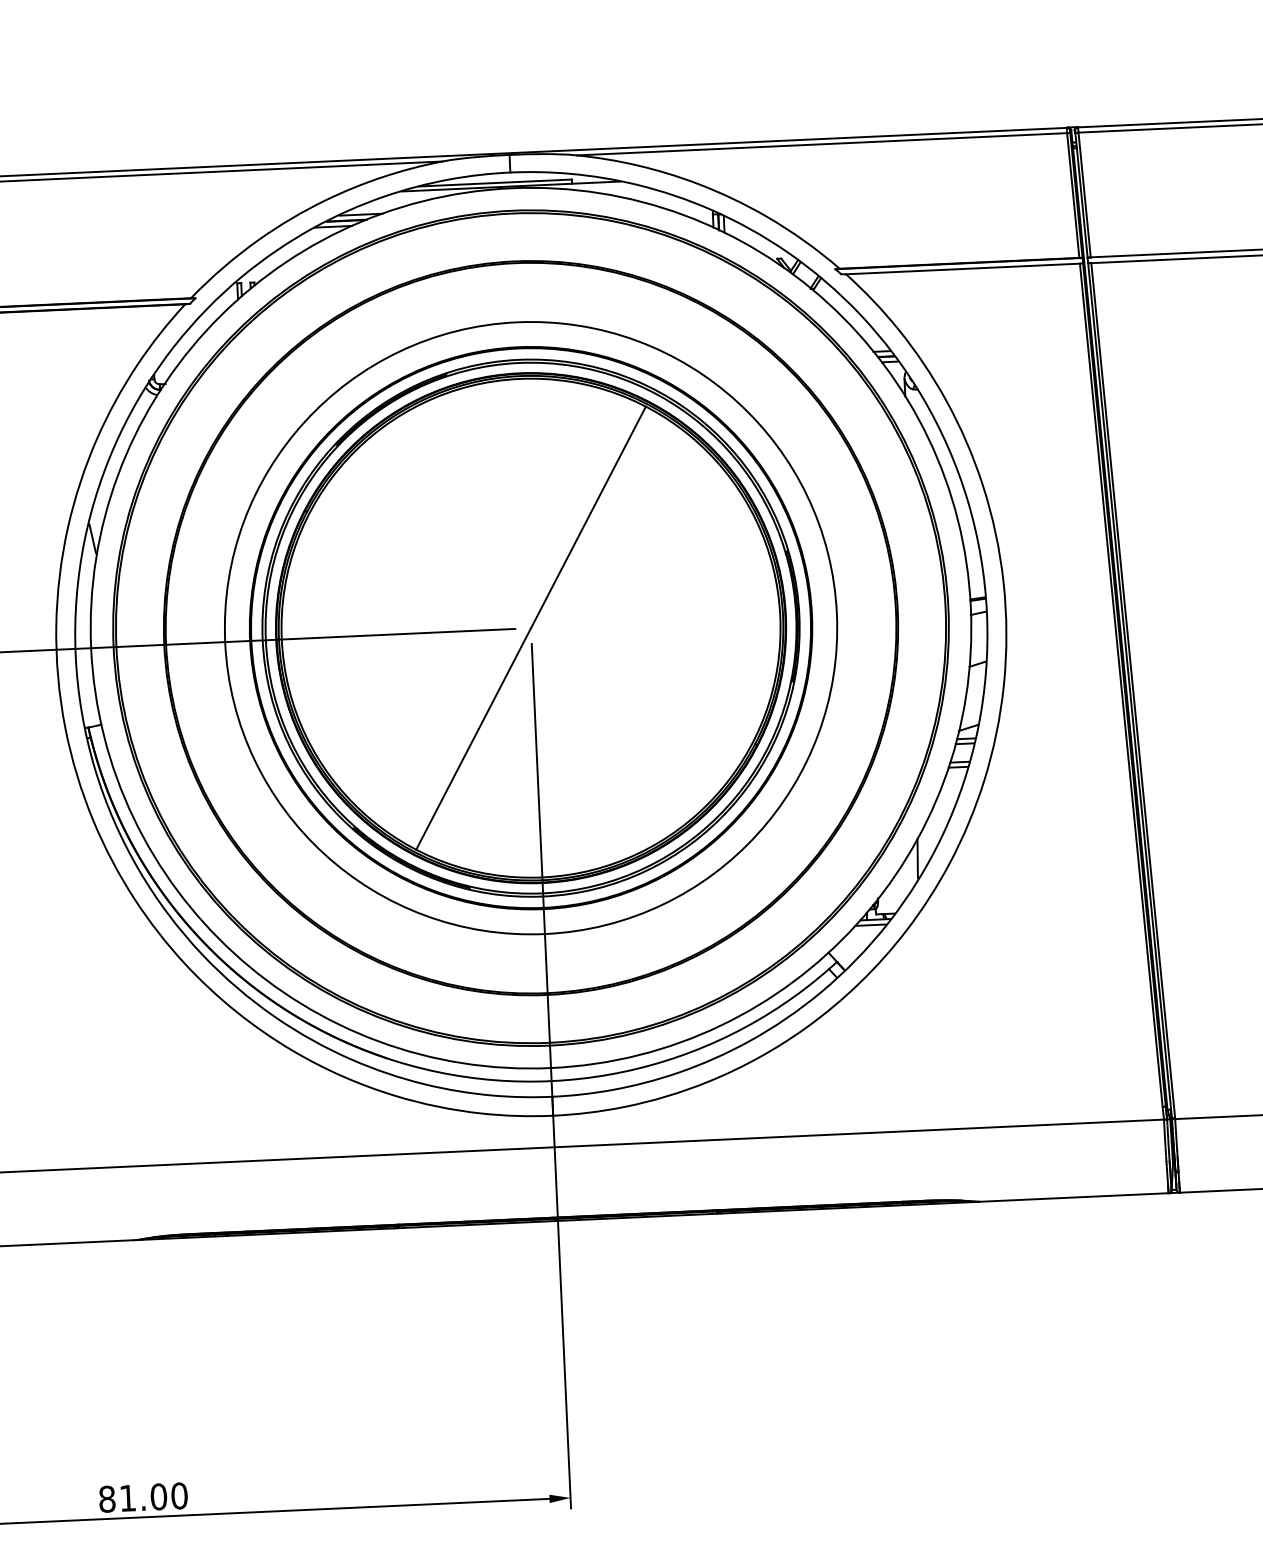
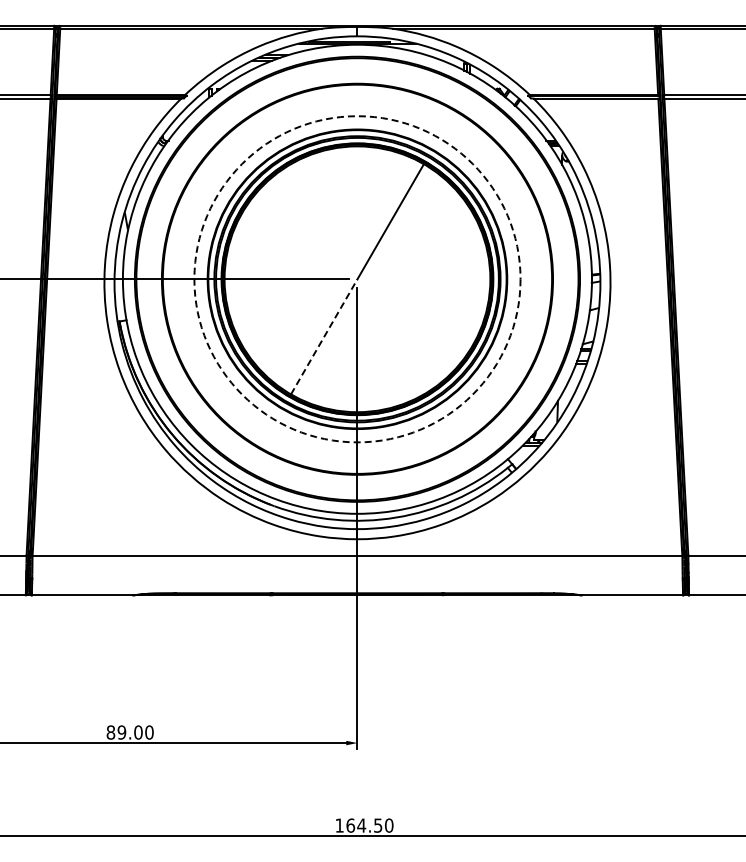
circle: (531, 628) -> (357, 279), solid -> dashed
line: (474, 738) -> (324, 336), solid -> dashed
text: (127, 1498) -> (121, 732), 81.00 -> 89.00

